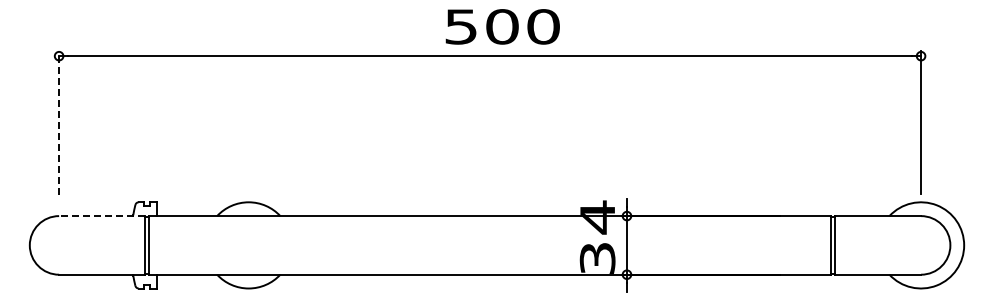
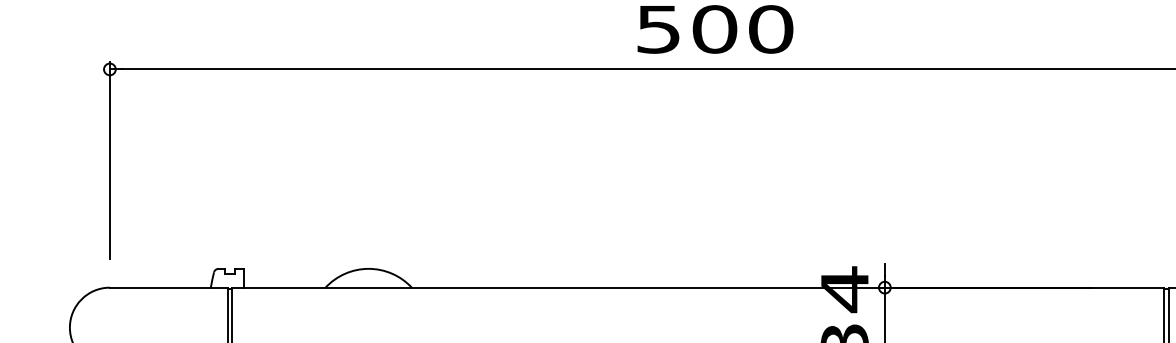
line: (59, 122) -> (110, 159), dashed -> solid
line: (101, 216) -> (167, 288), dashed -> solid

